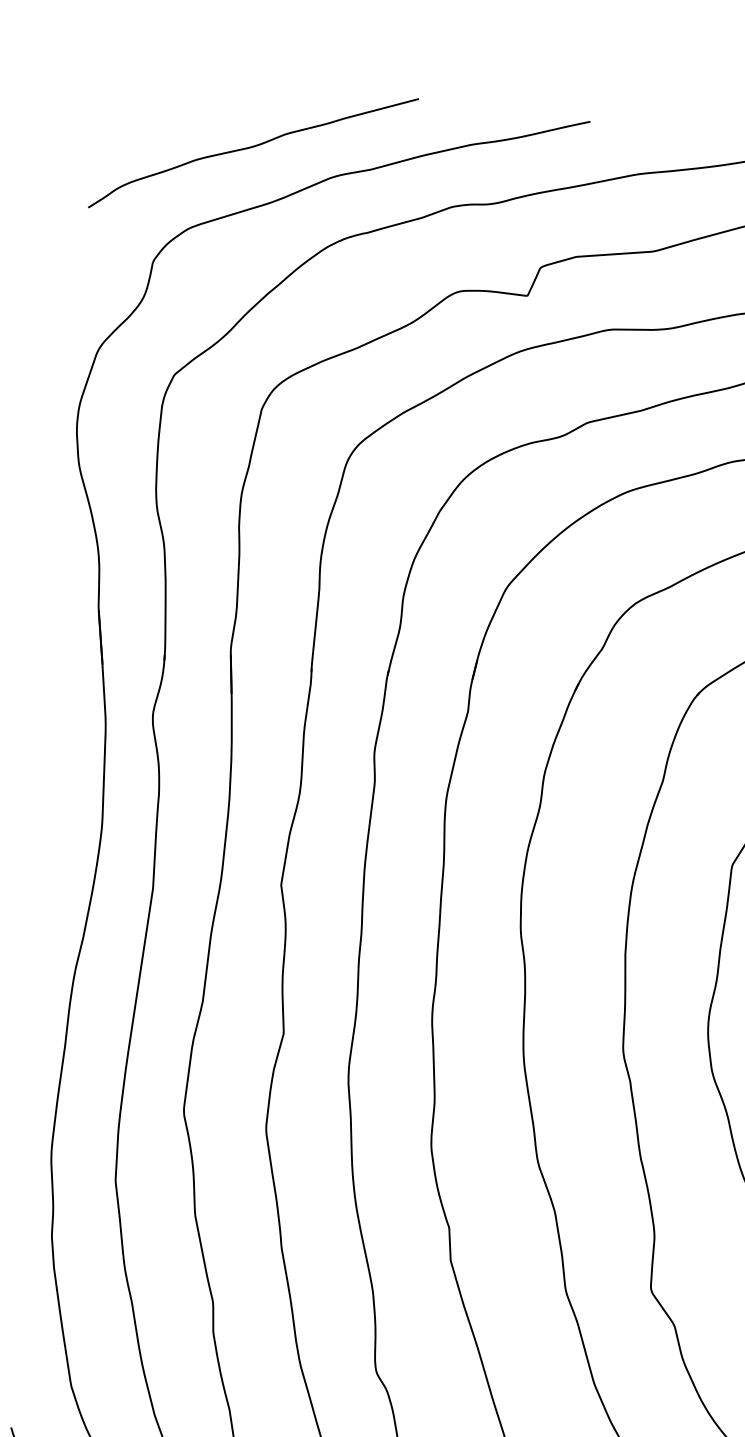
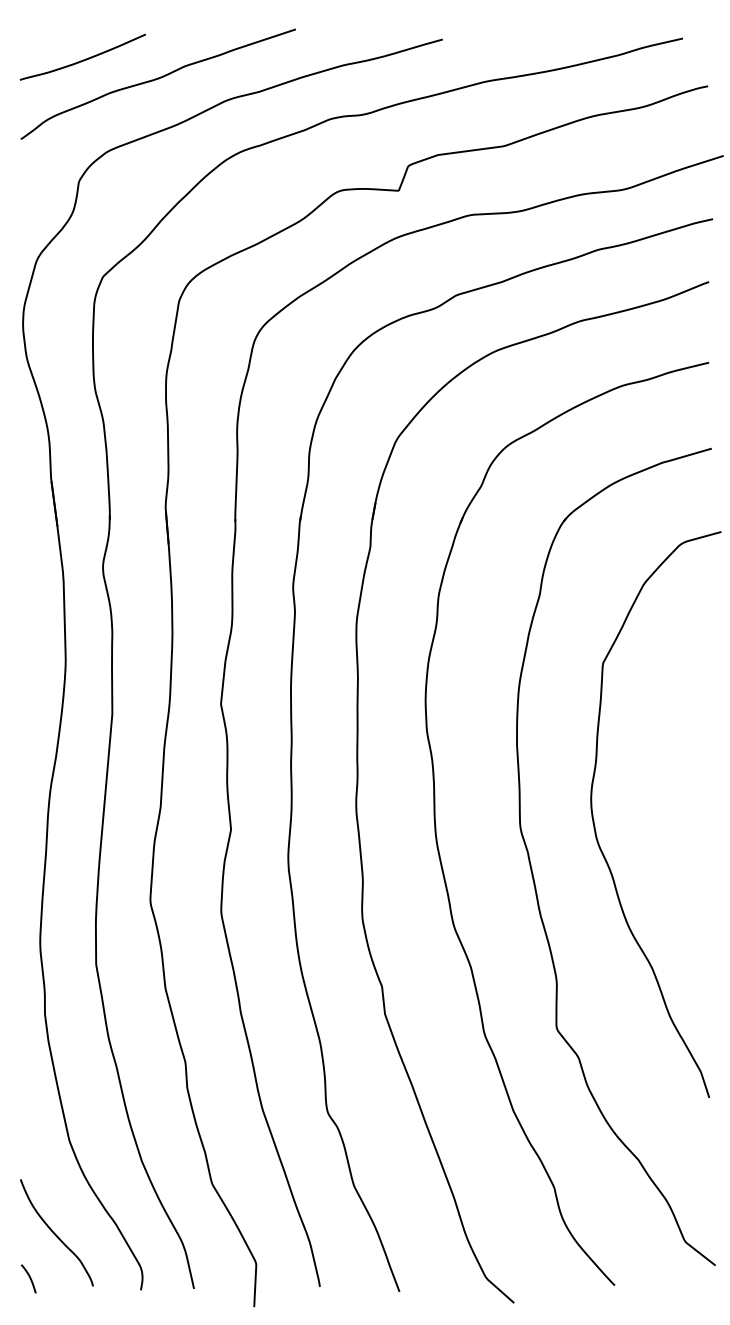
curve: (167, 118) -> (83, 59), added

